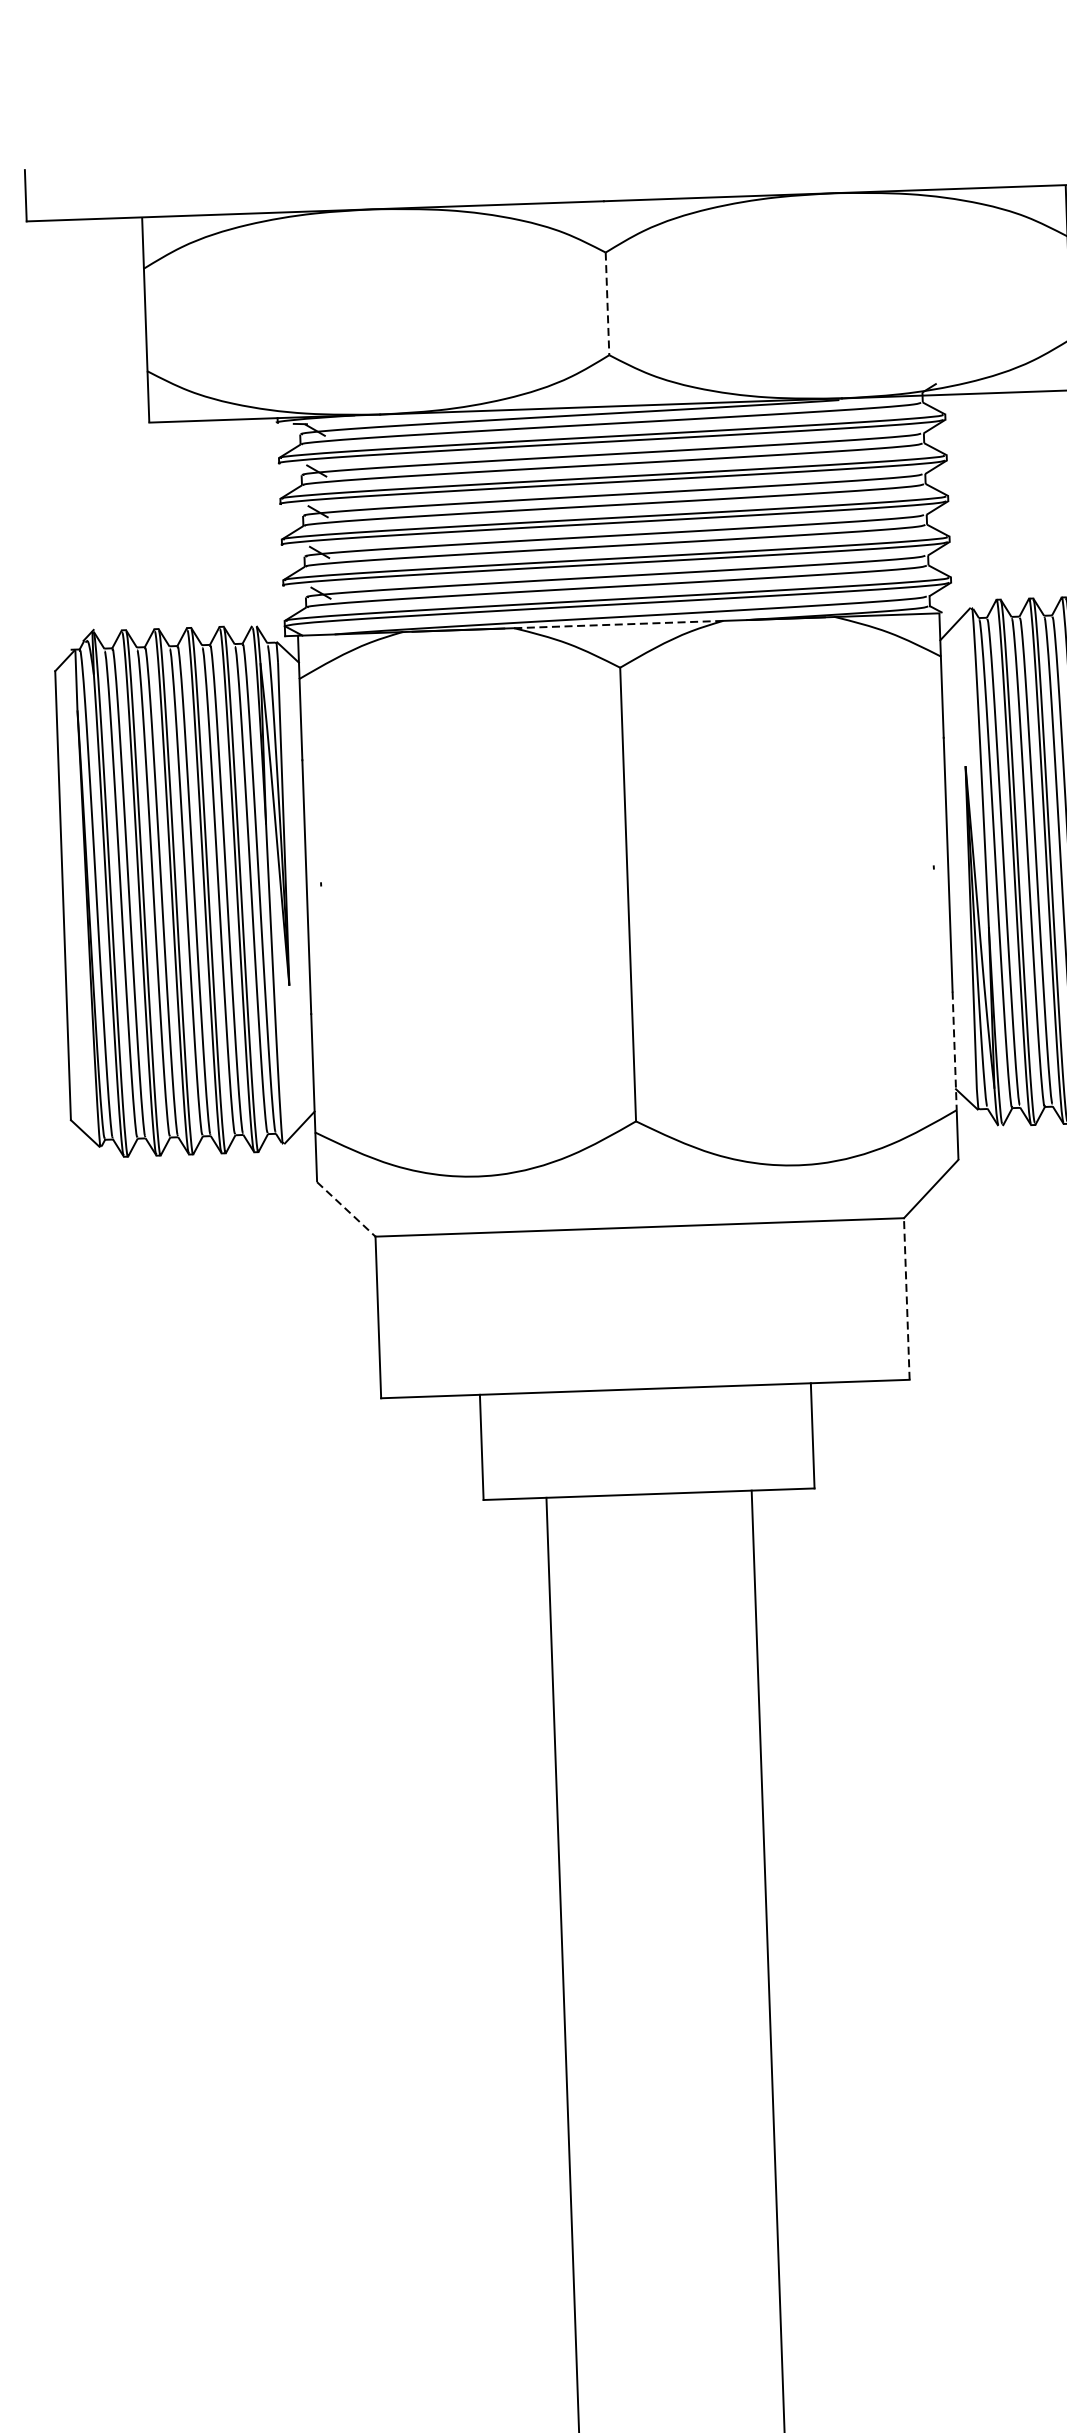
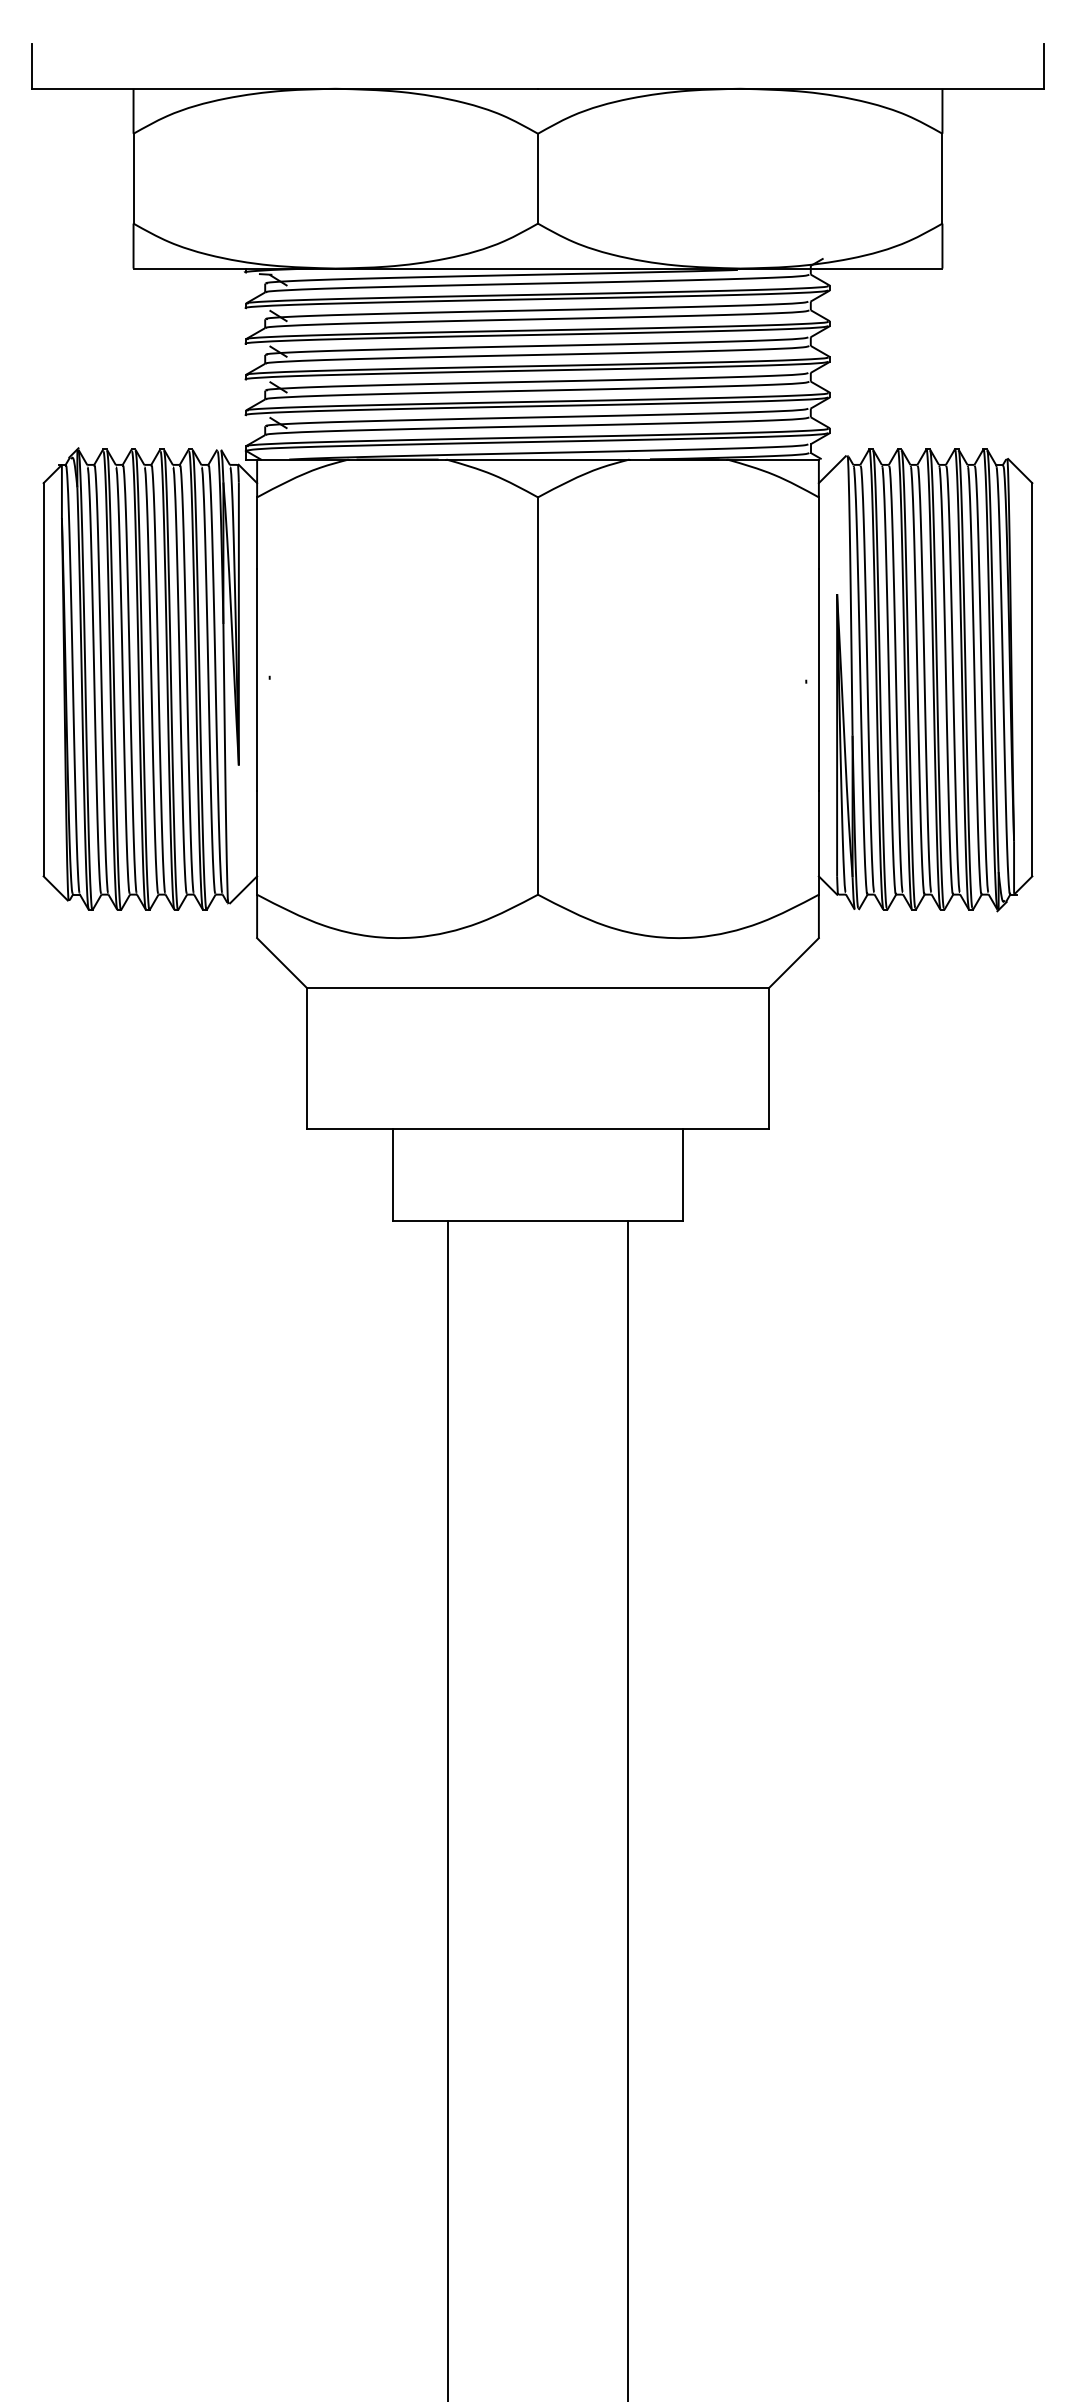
line: (608, 303) -> (538, 178), dashed -> solid
line: (619, 624) -> (538, 459), dashed -> solid
line: (954, 1050) -> (818, 842), dashed -> solid
line: (345, 1208) -> (281, 962), dashed -> solid
line: (906, 1299) -> (769, 1058), dashed -> solid

